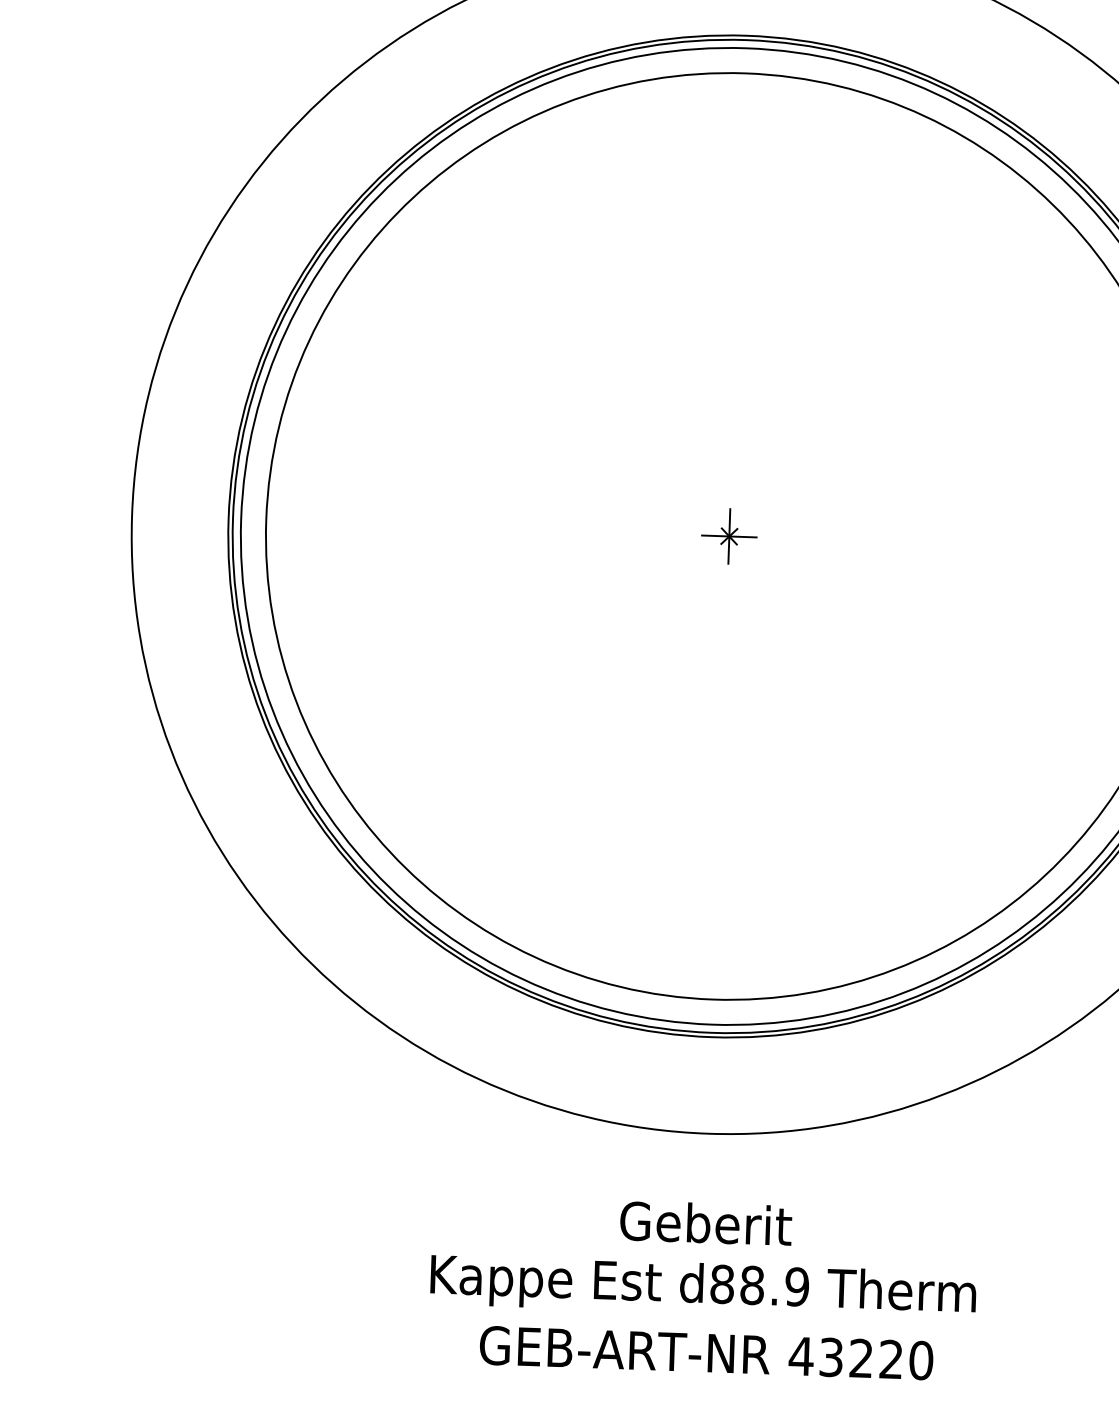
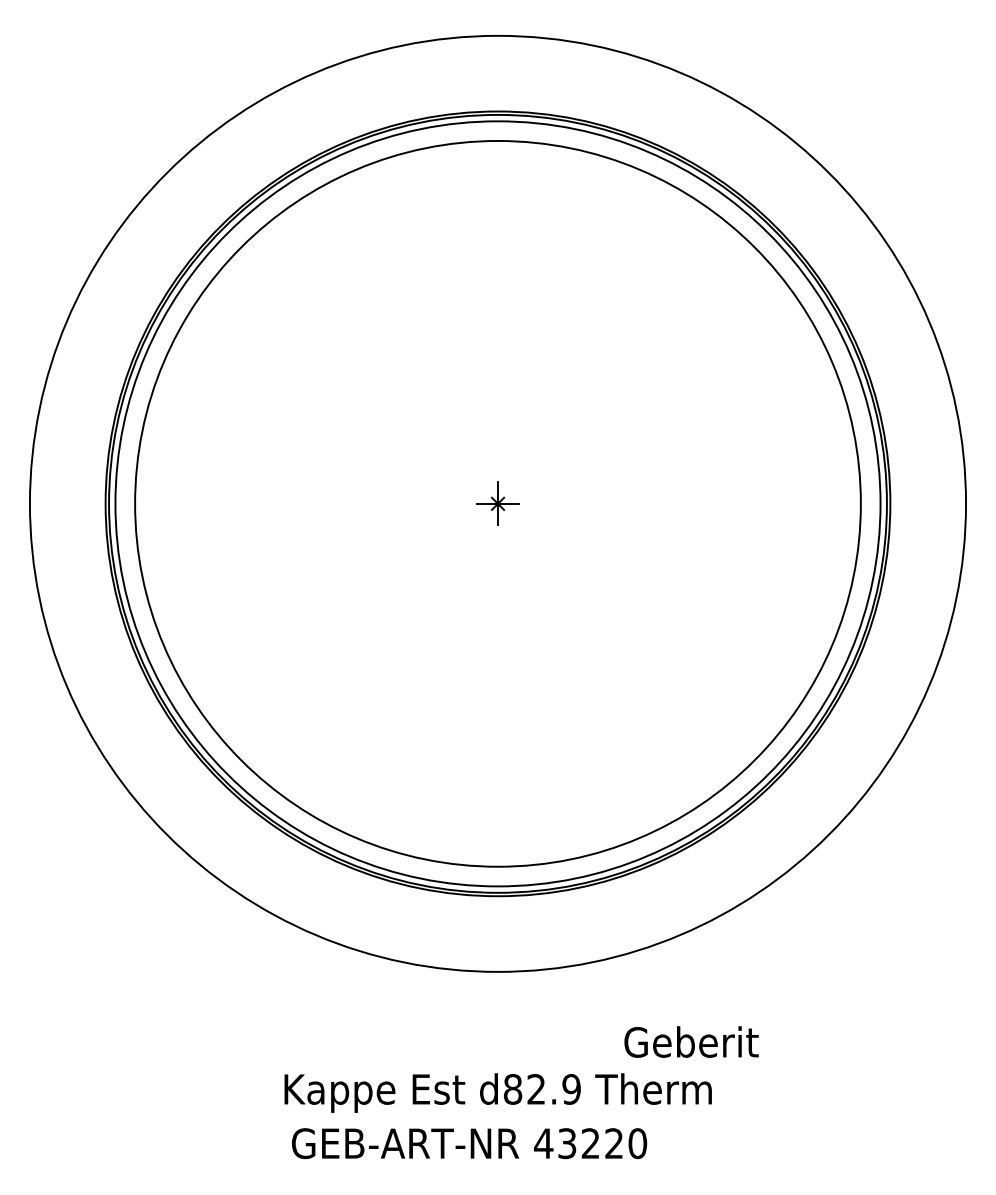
text: (706, 1222) -> (691, 1041), moved
text: (752, 1285) -> (536, 1089), d88.9 -> d82.9
text: (706, 1352) -> (469, 1143), moved

